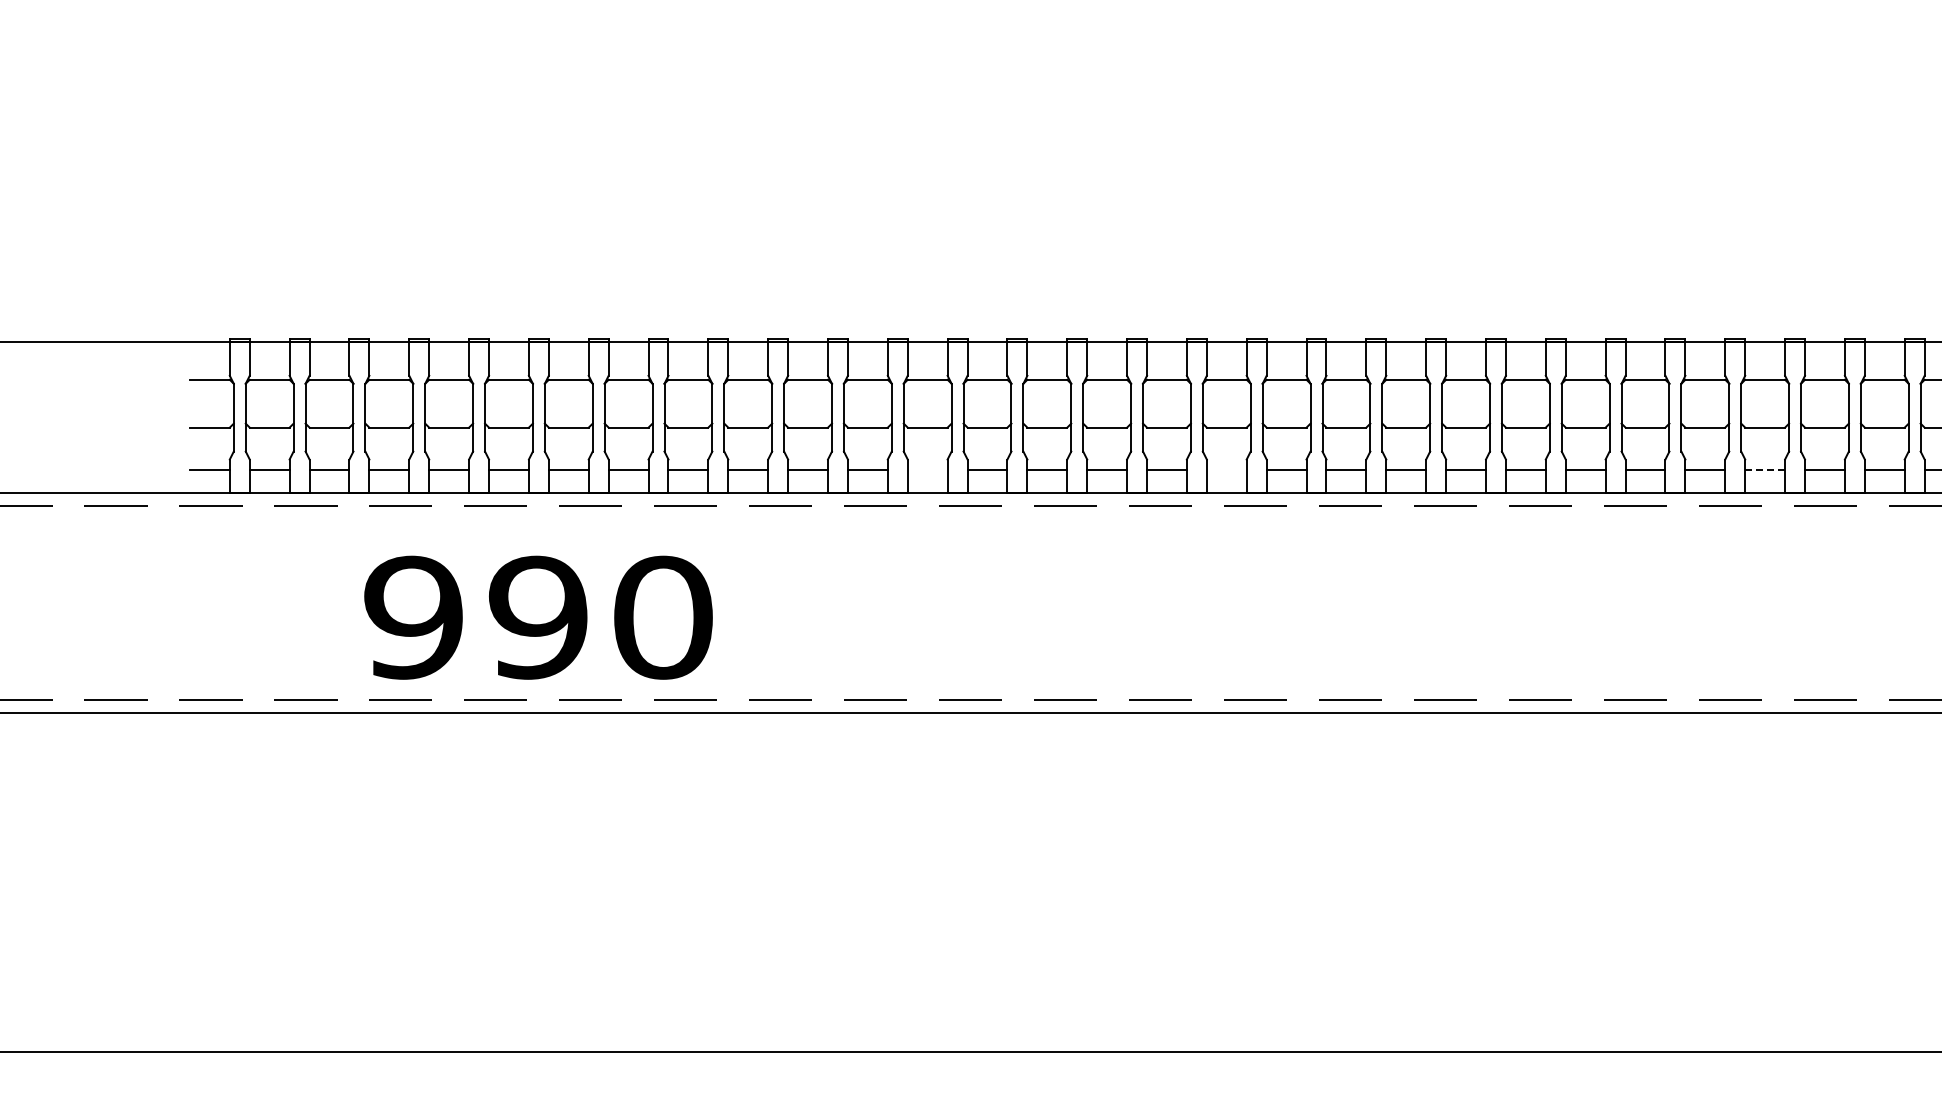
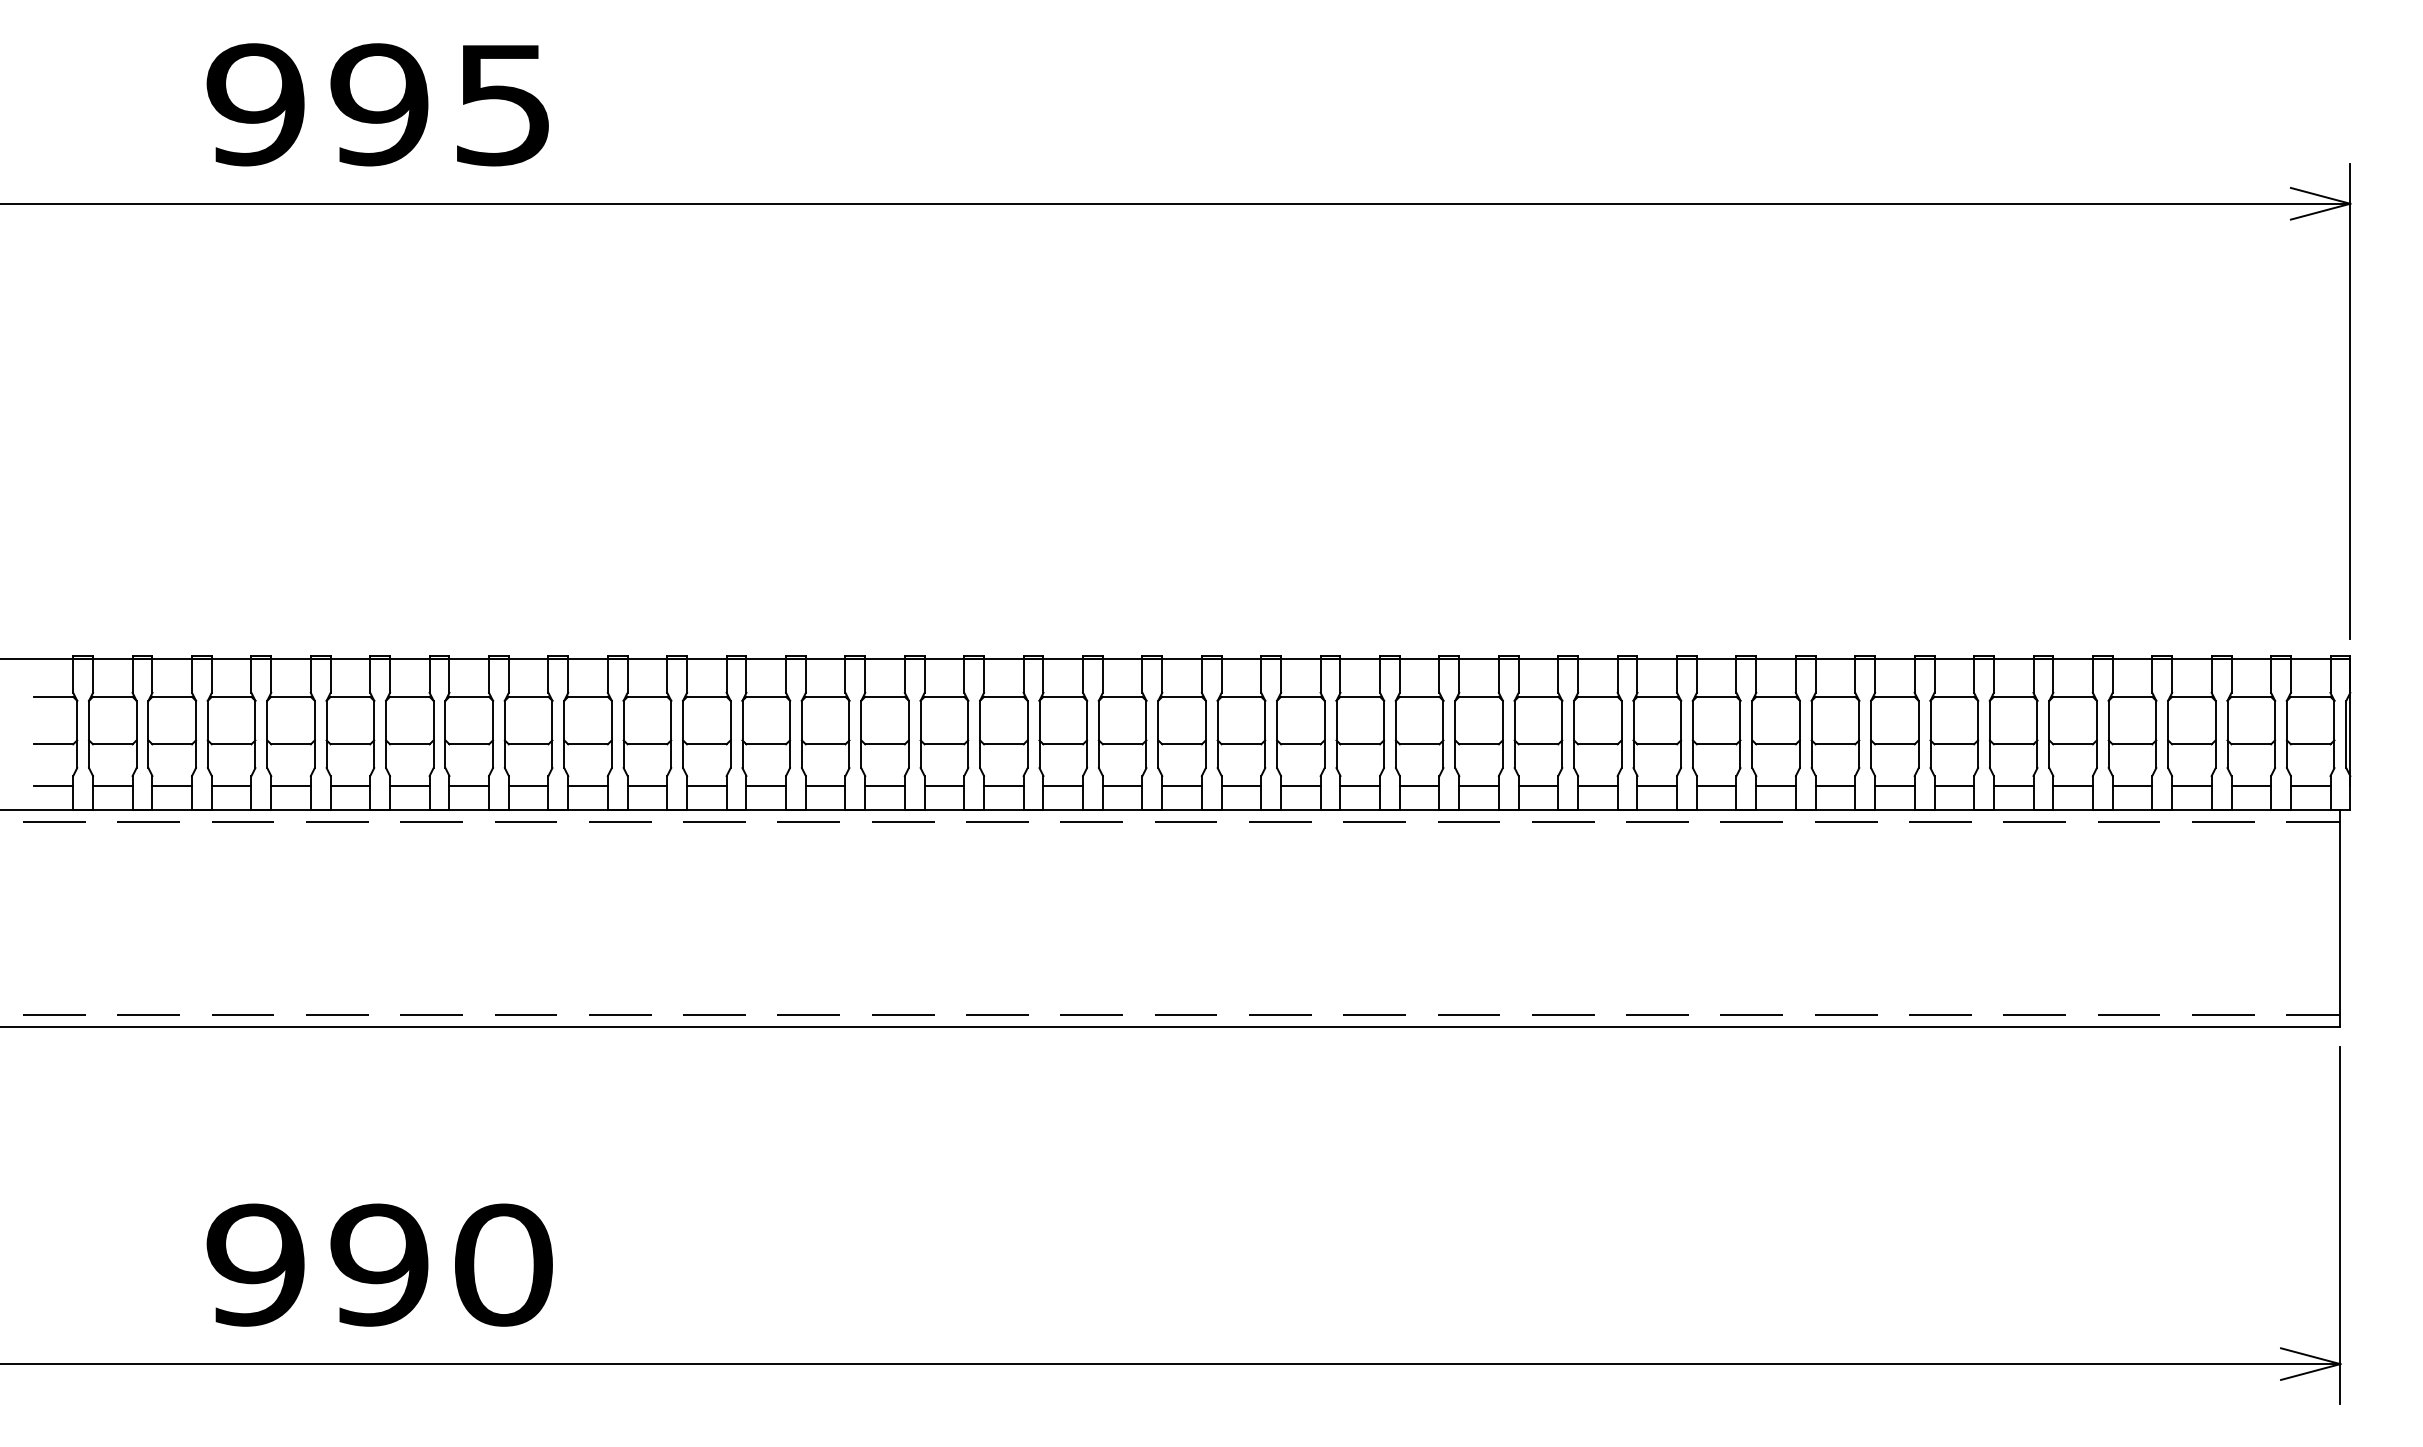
line: (927, 469) -> (766, 785), added
line: (1227, 469) -> (1063, 785), added
line: (1764, 469) -> (1597, 785), dashed -> solid
text: (538, 617) -> (379, 1264), moved

